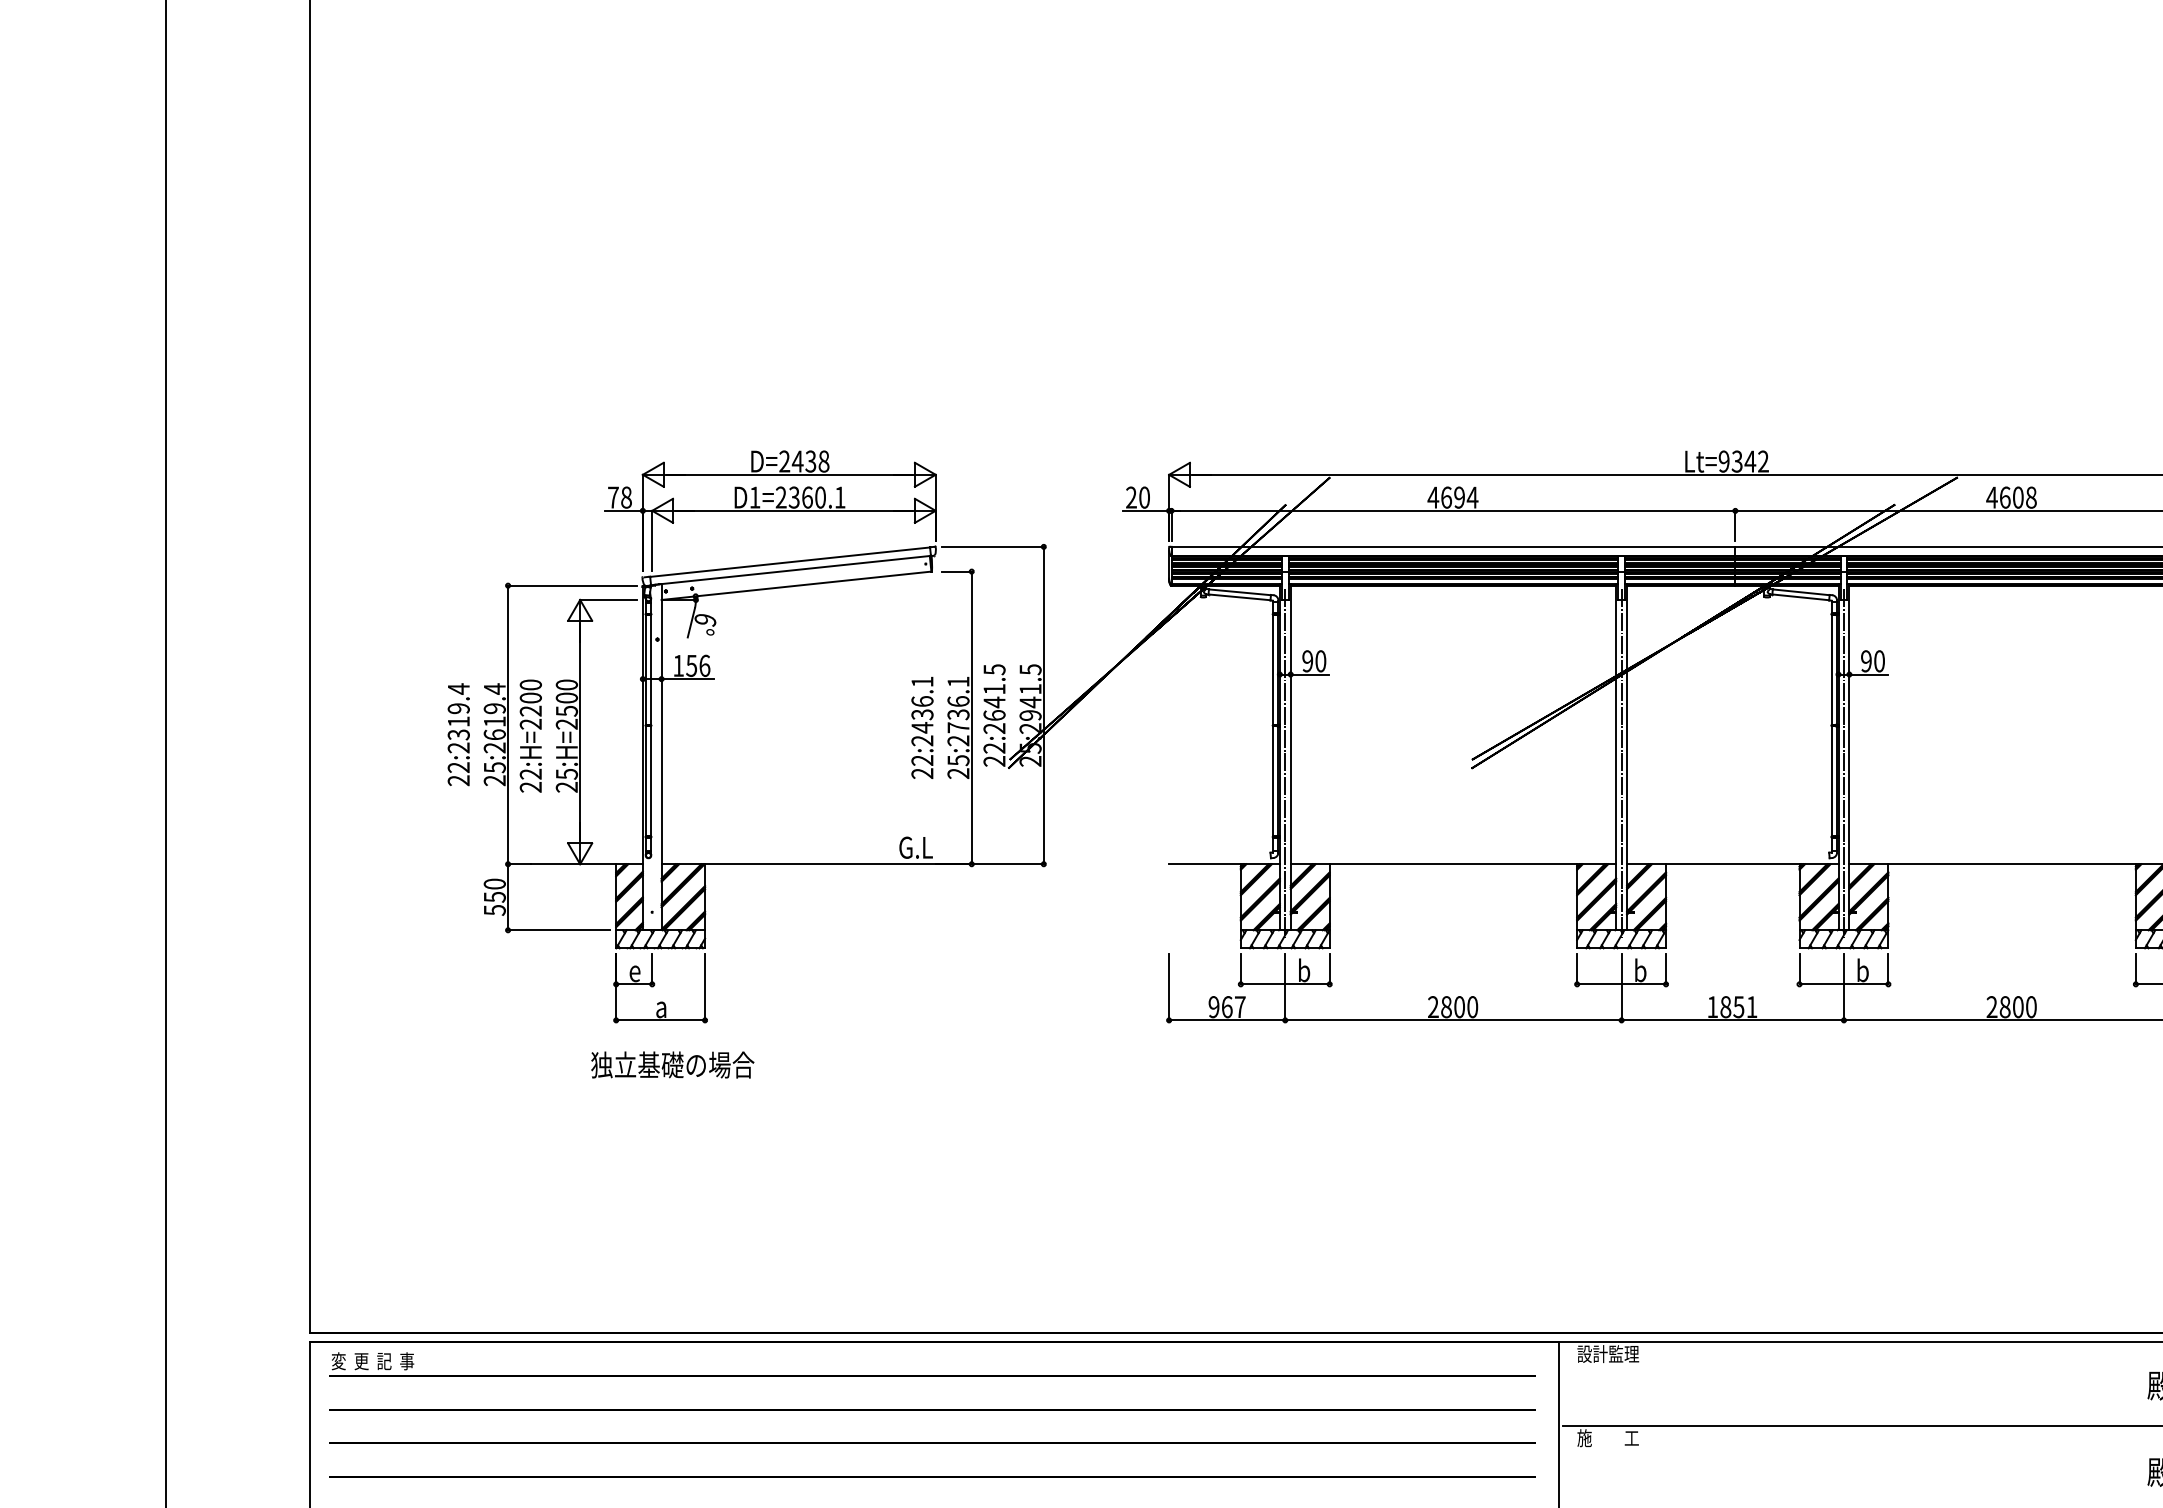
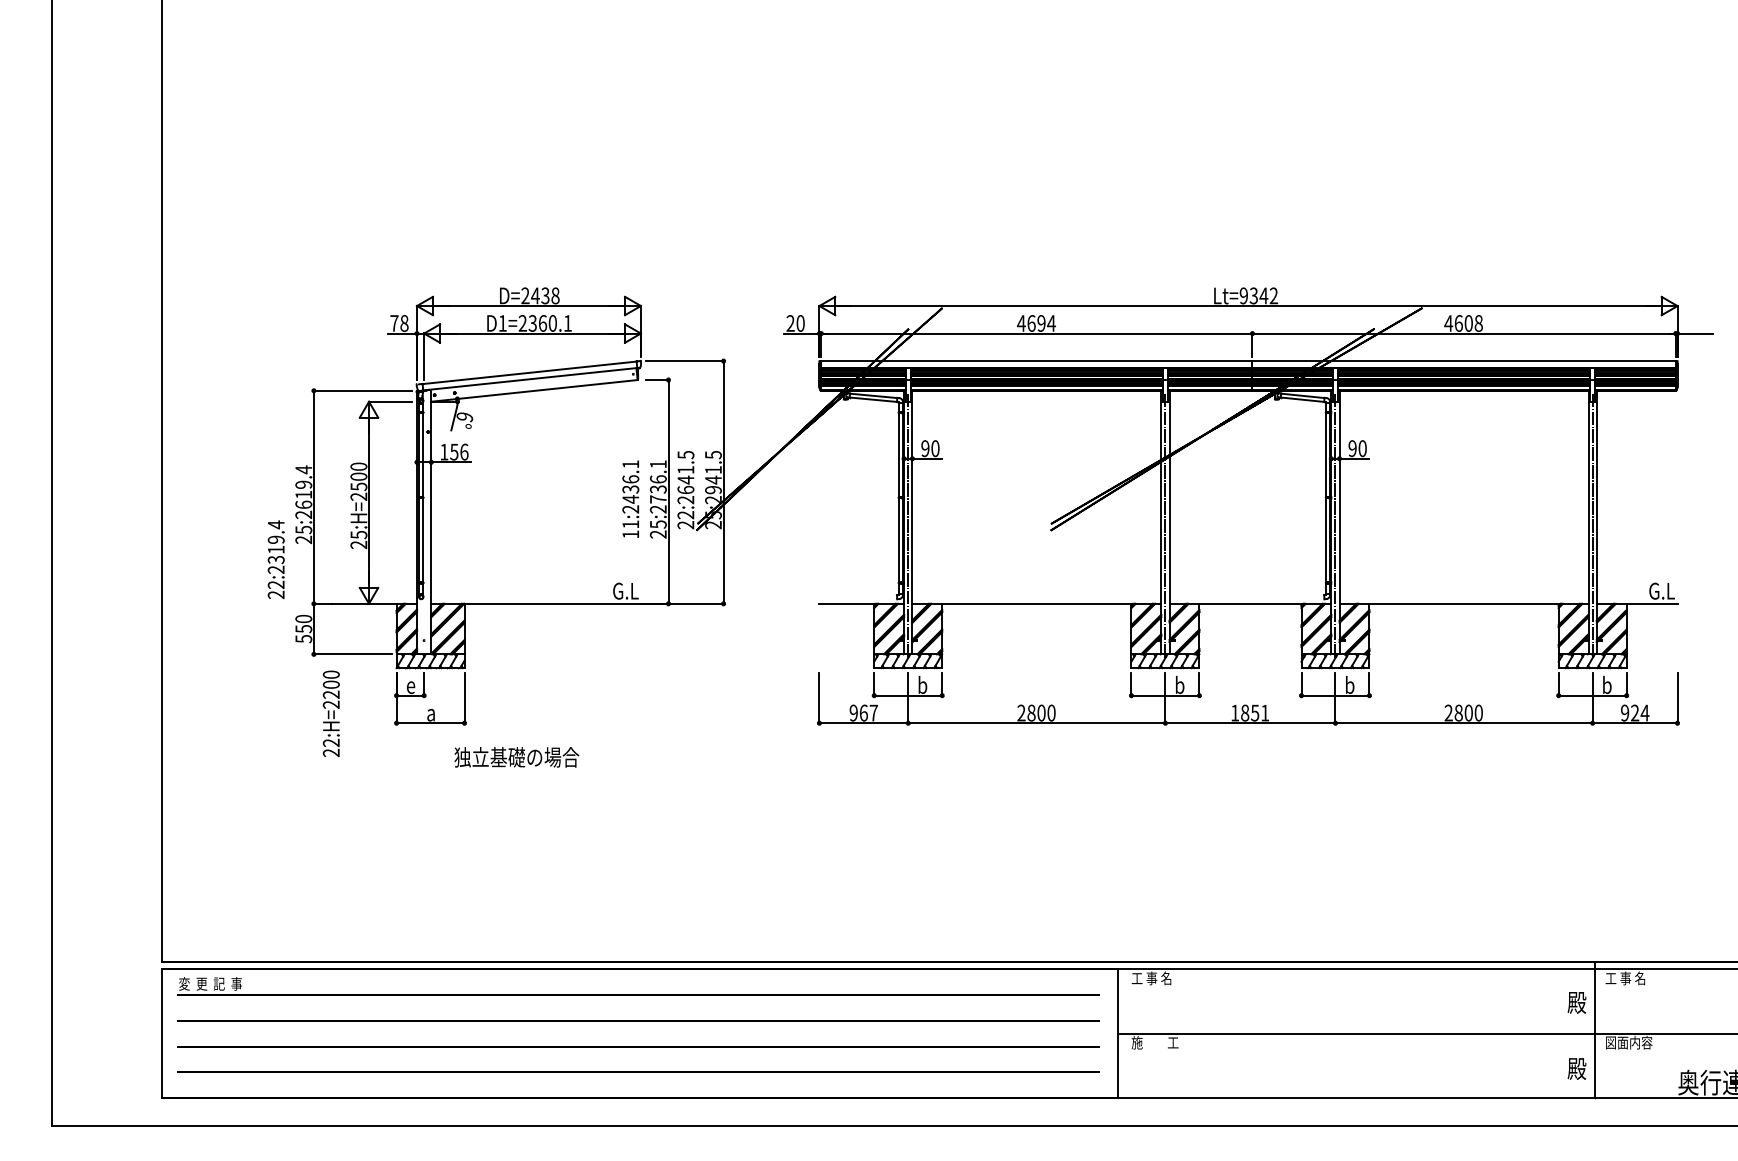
text: (457, 734) -> (275, 559), moved
text: (529, 735) -> (330, 713), moved
text: (922, 767) -> (630, 529), 22:2436.1 -> 11:2436.1
text: (672, 1065) -> (516, 757), moved
text: (1607, 1354) -> (1154, 978), 設計監理 -> 工 事 名

